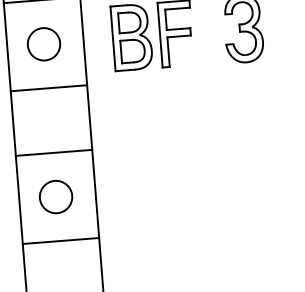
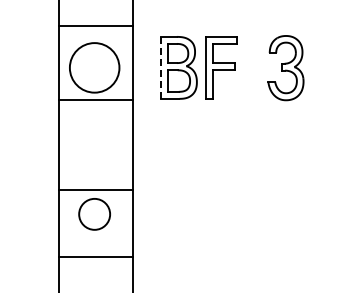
line: (112, 38) -> (160, 67), solid -> dashed
circle: (43, 43) -> (94, 67), size x1.6
line: (48, 88) -> (95, 100), moved
line: (53, 153) -> (95, 190), moved

